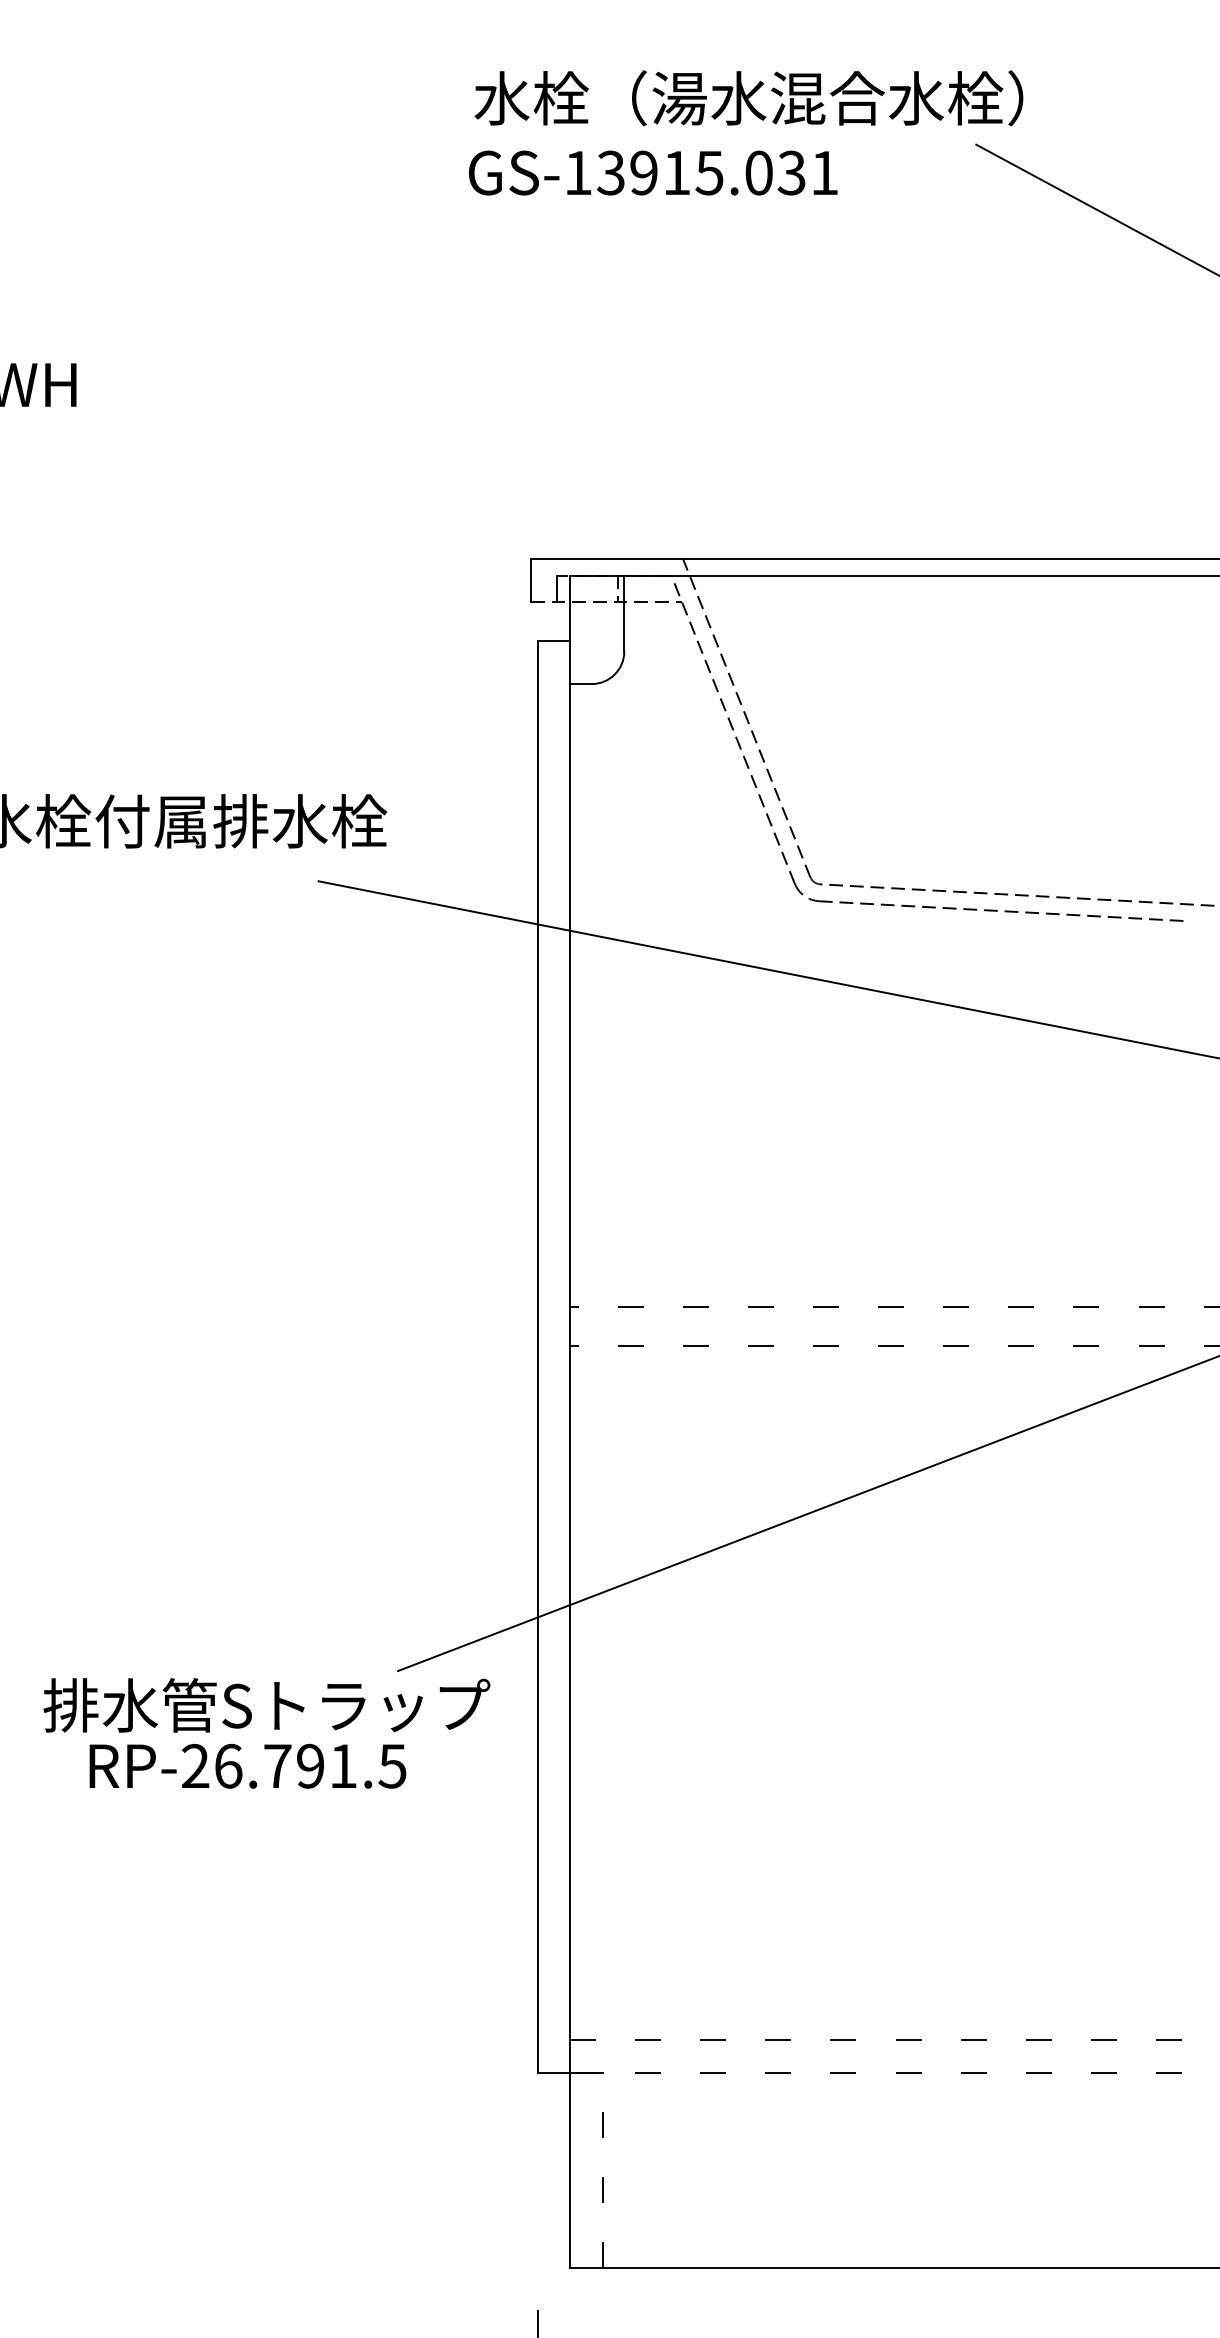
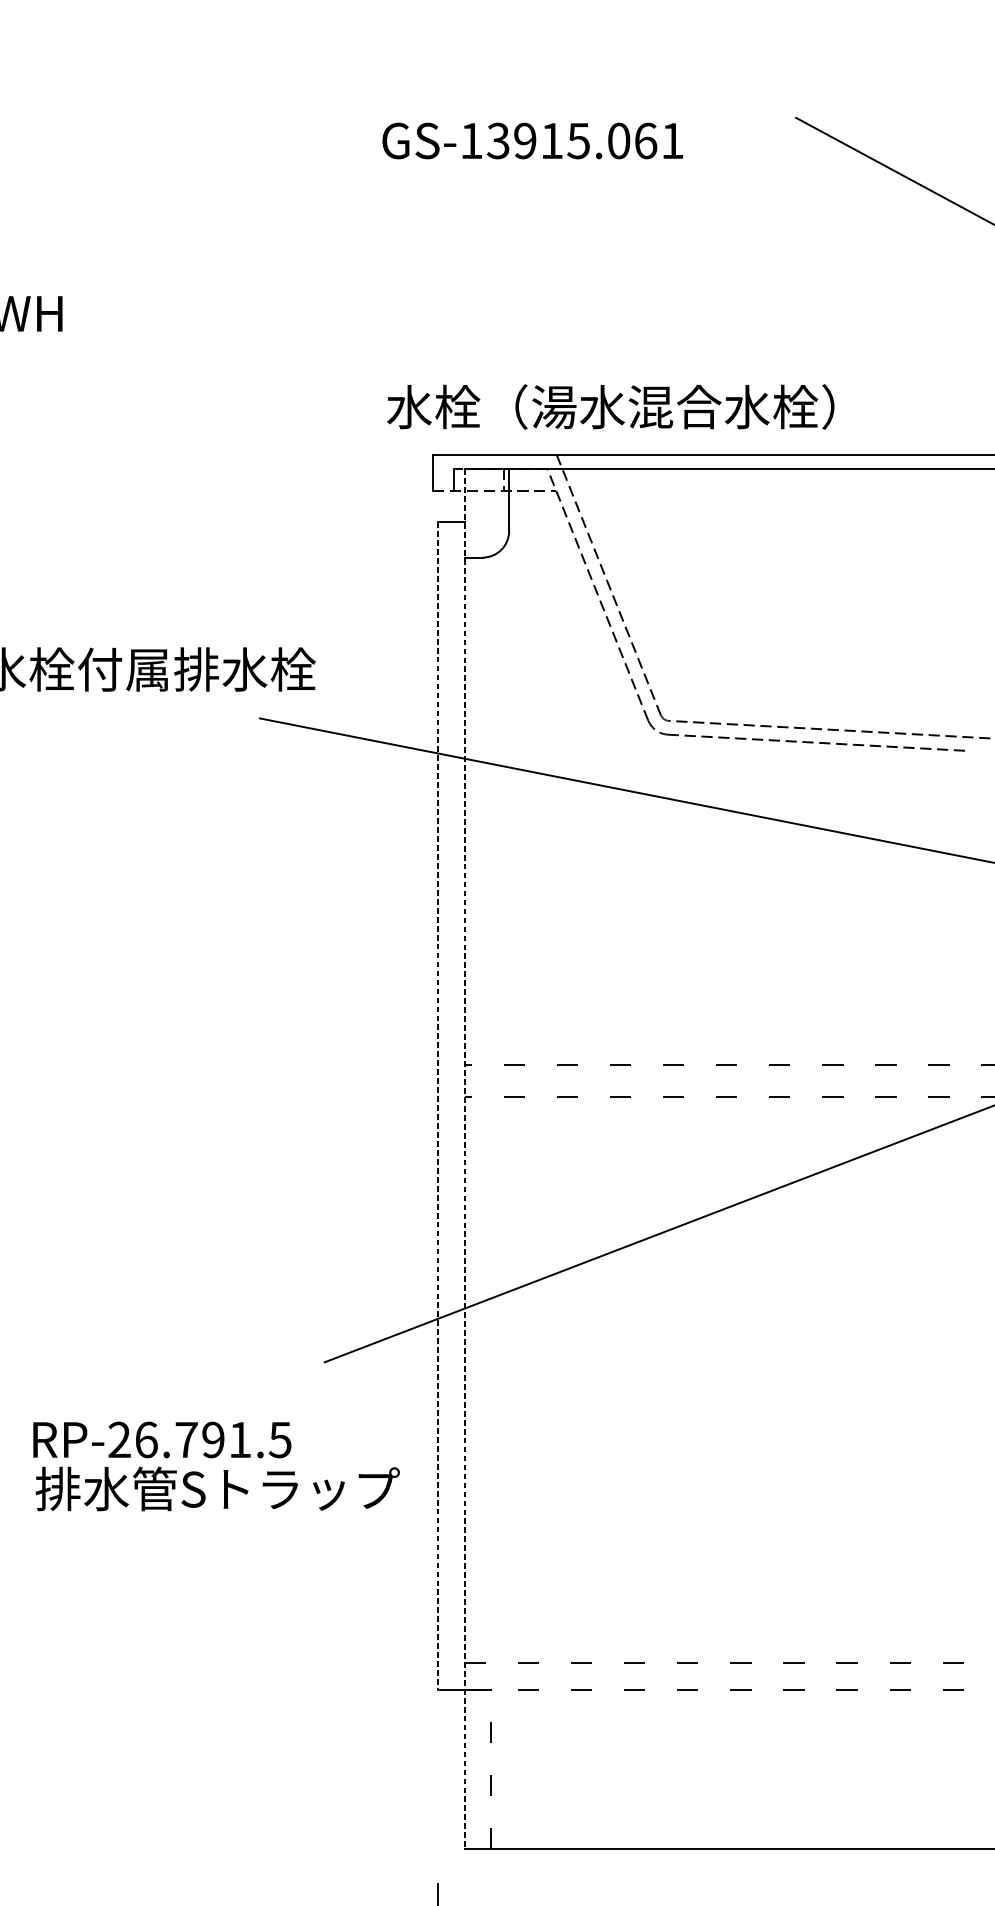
text: (748, 98) -> (610, 407), moved
text: (791, 172) -> (645, 140), GS-13915.031 -> GS-13915.061
line: (537, 1357) -> (438, 1106), solid -> dashed
line: (570, 1422) -> (465, 1159), solid -> dashed
text: (266, 1705) -> (217, 1489), moved
text: (247, 1765) -> (162, 1439), moved

